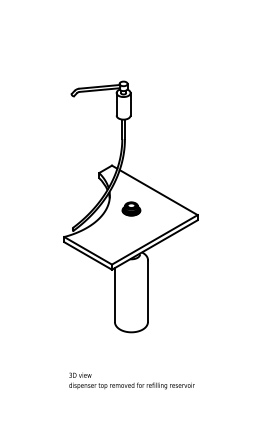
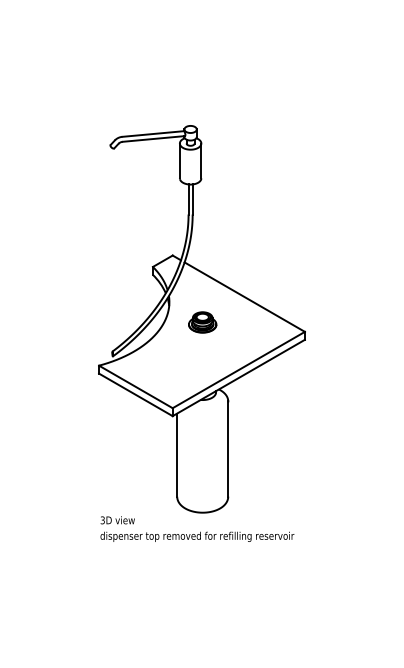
text: (131, 380) -> (196, 528), moved

